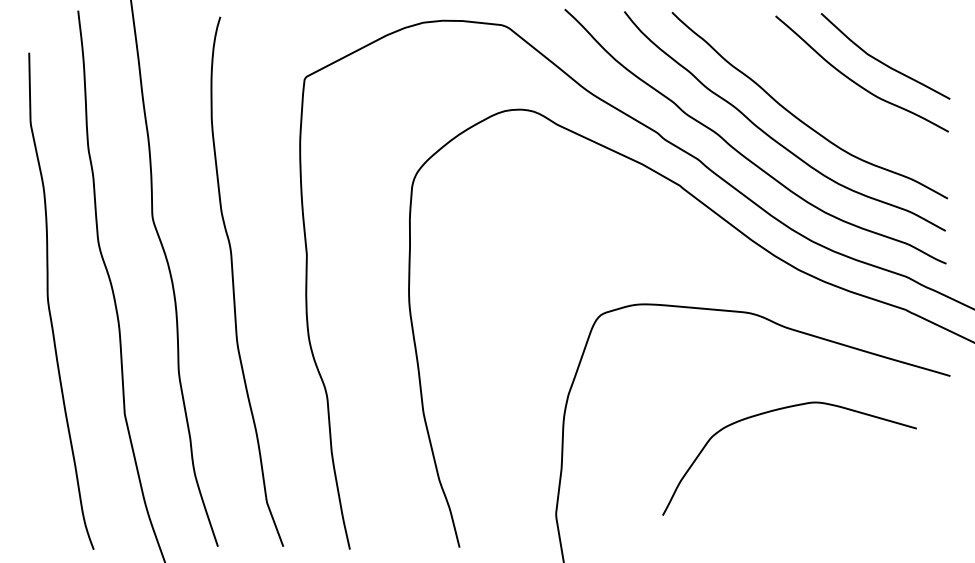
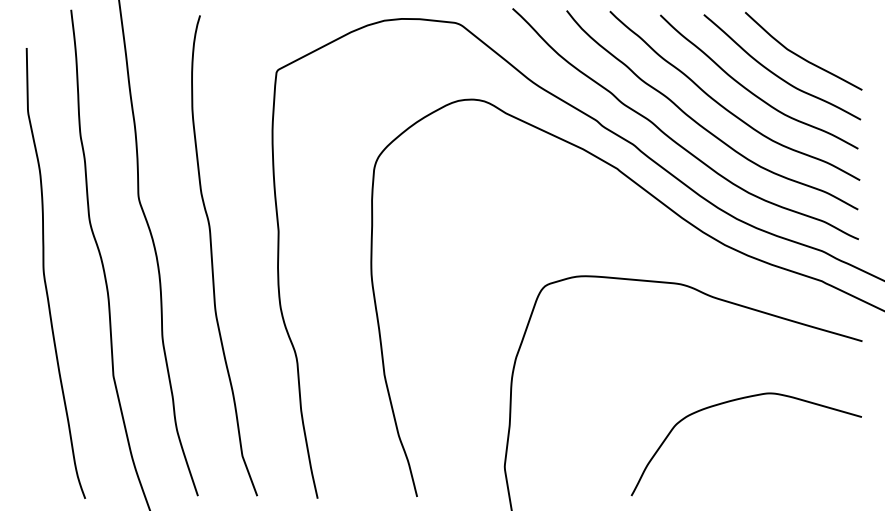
curve: (830, 102) -> (753, 93), added
curve: (778, 410) -> (736, 400), moved

